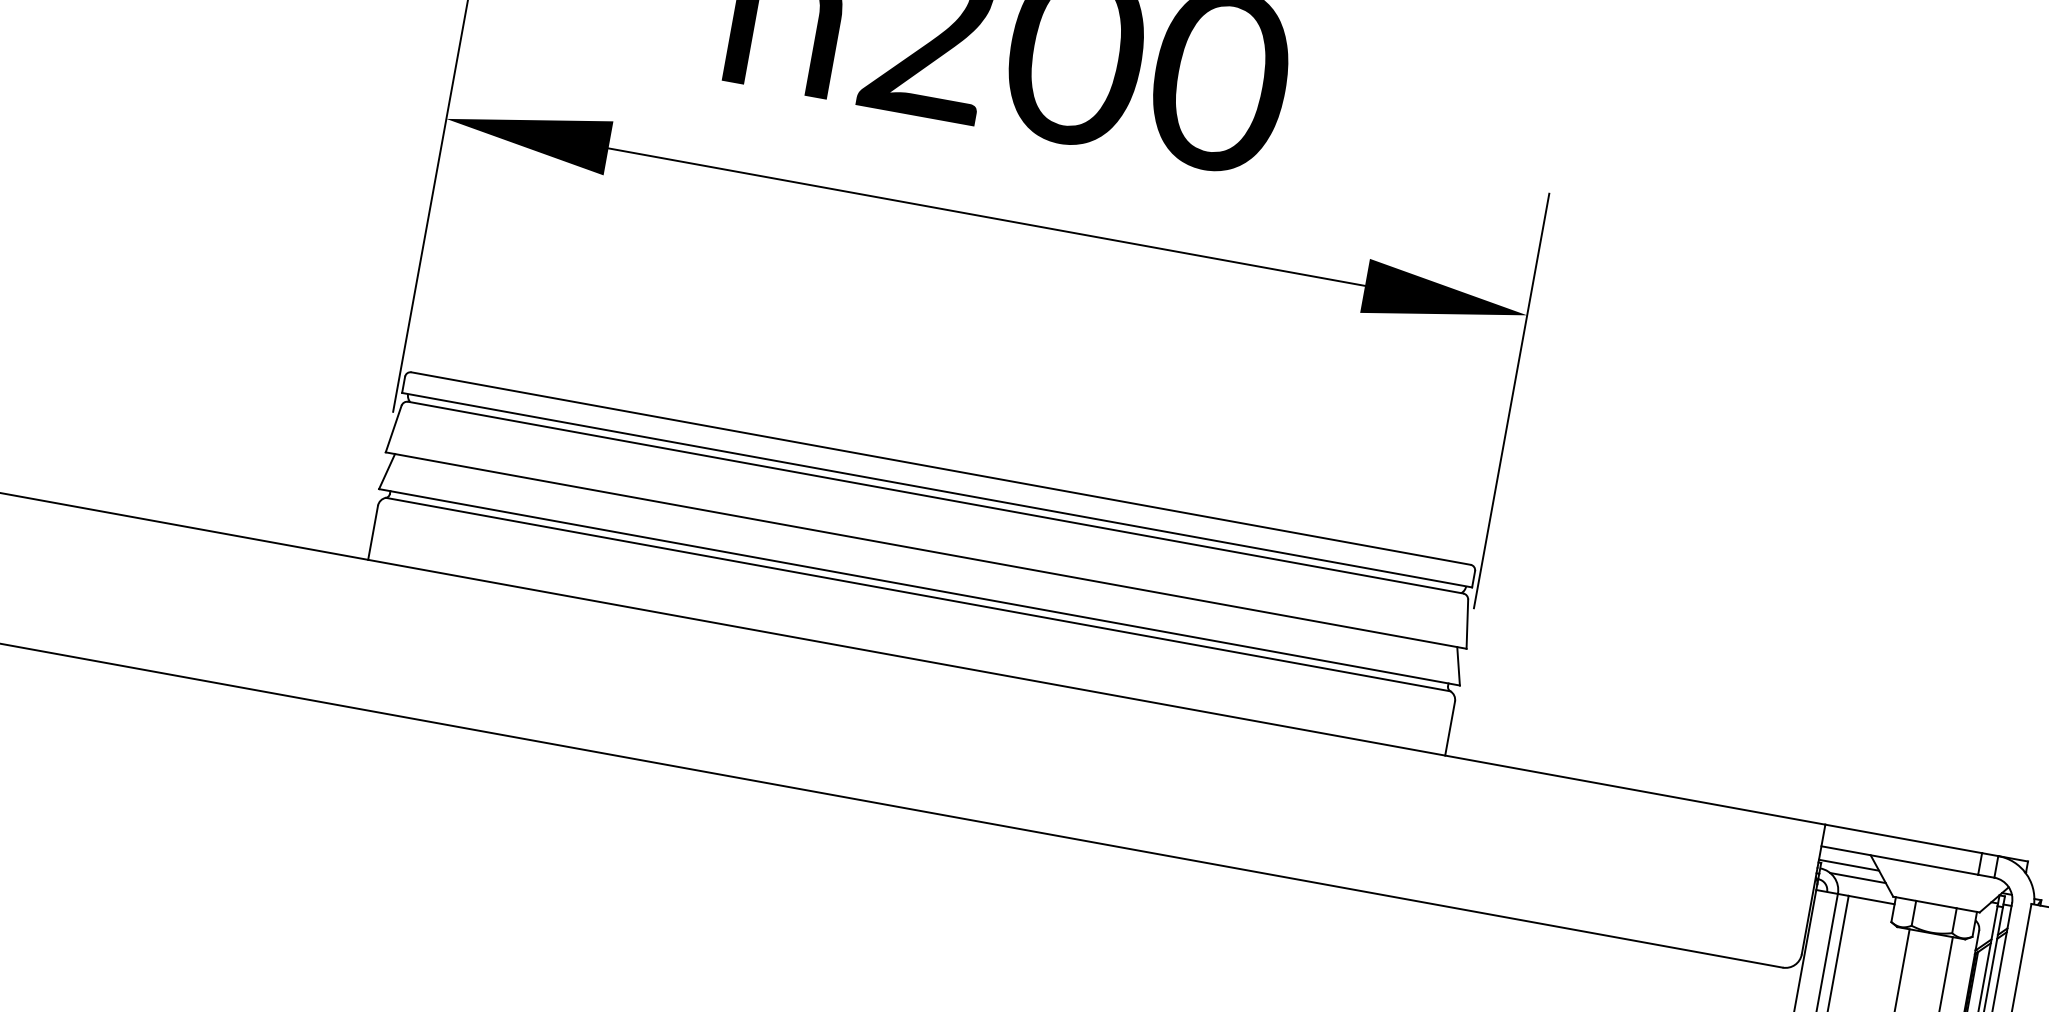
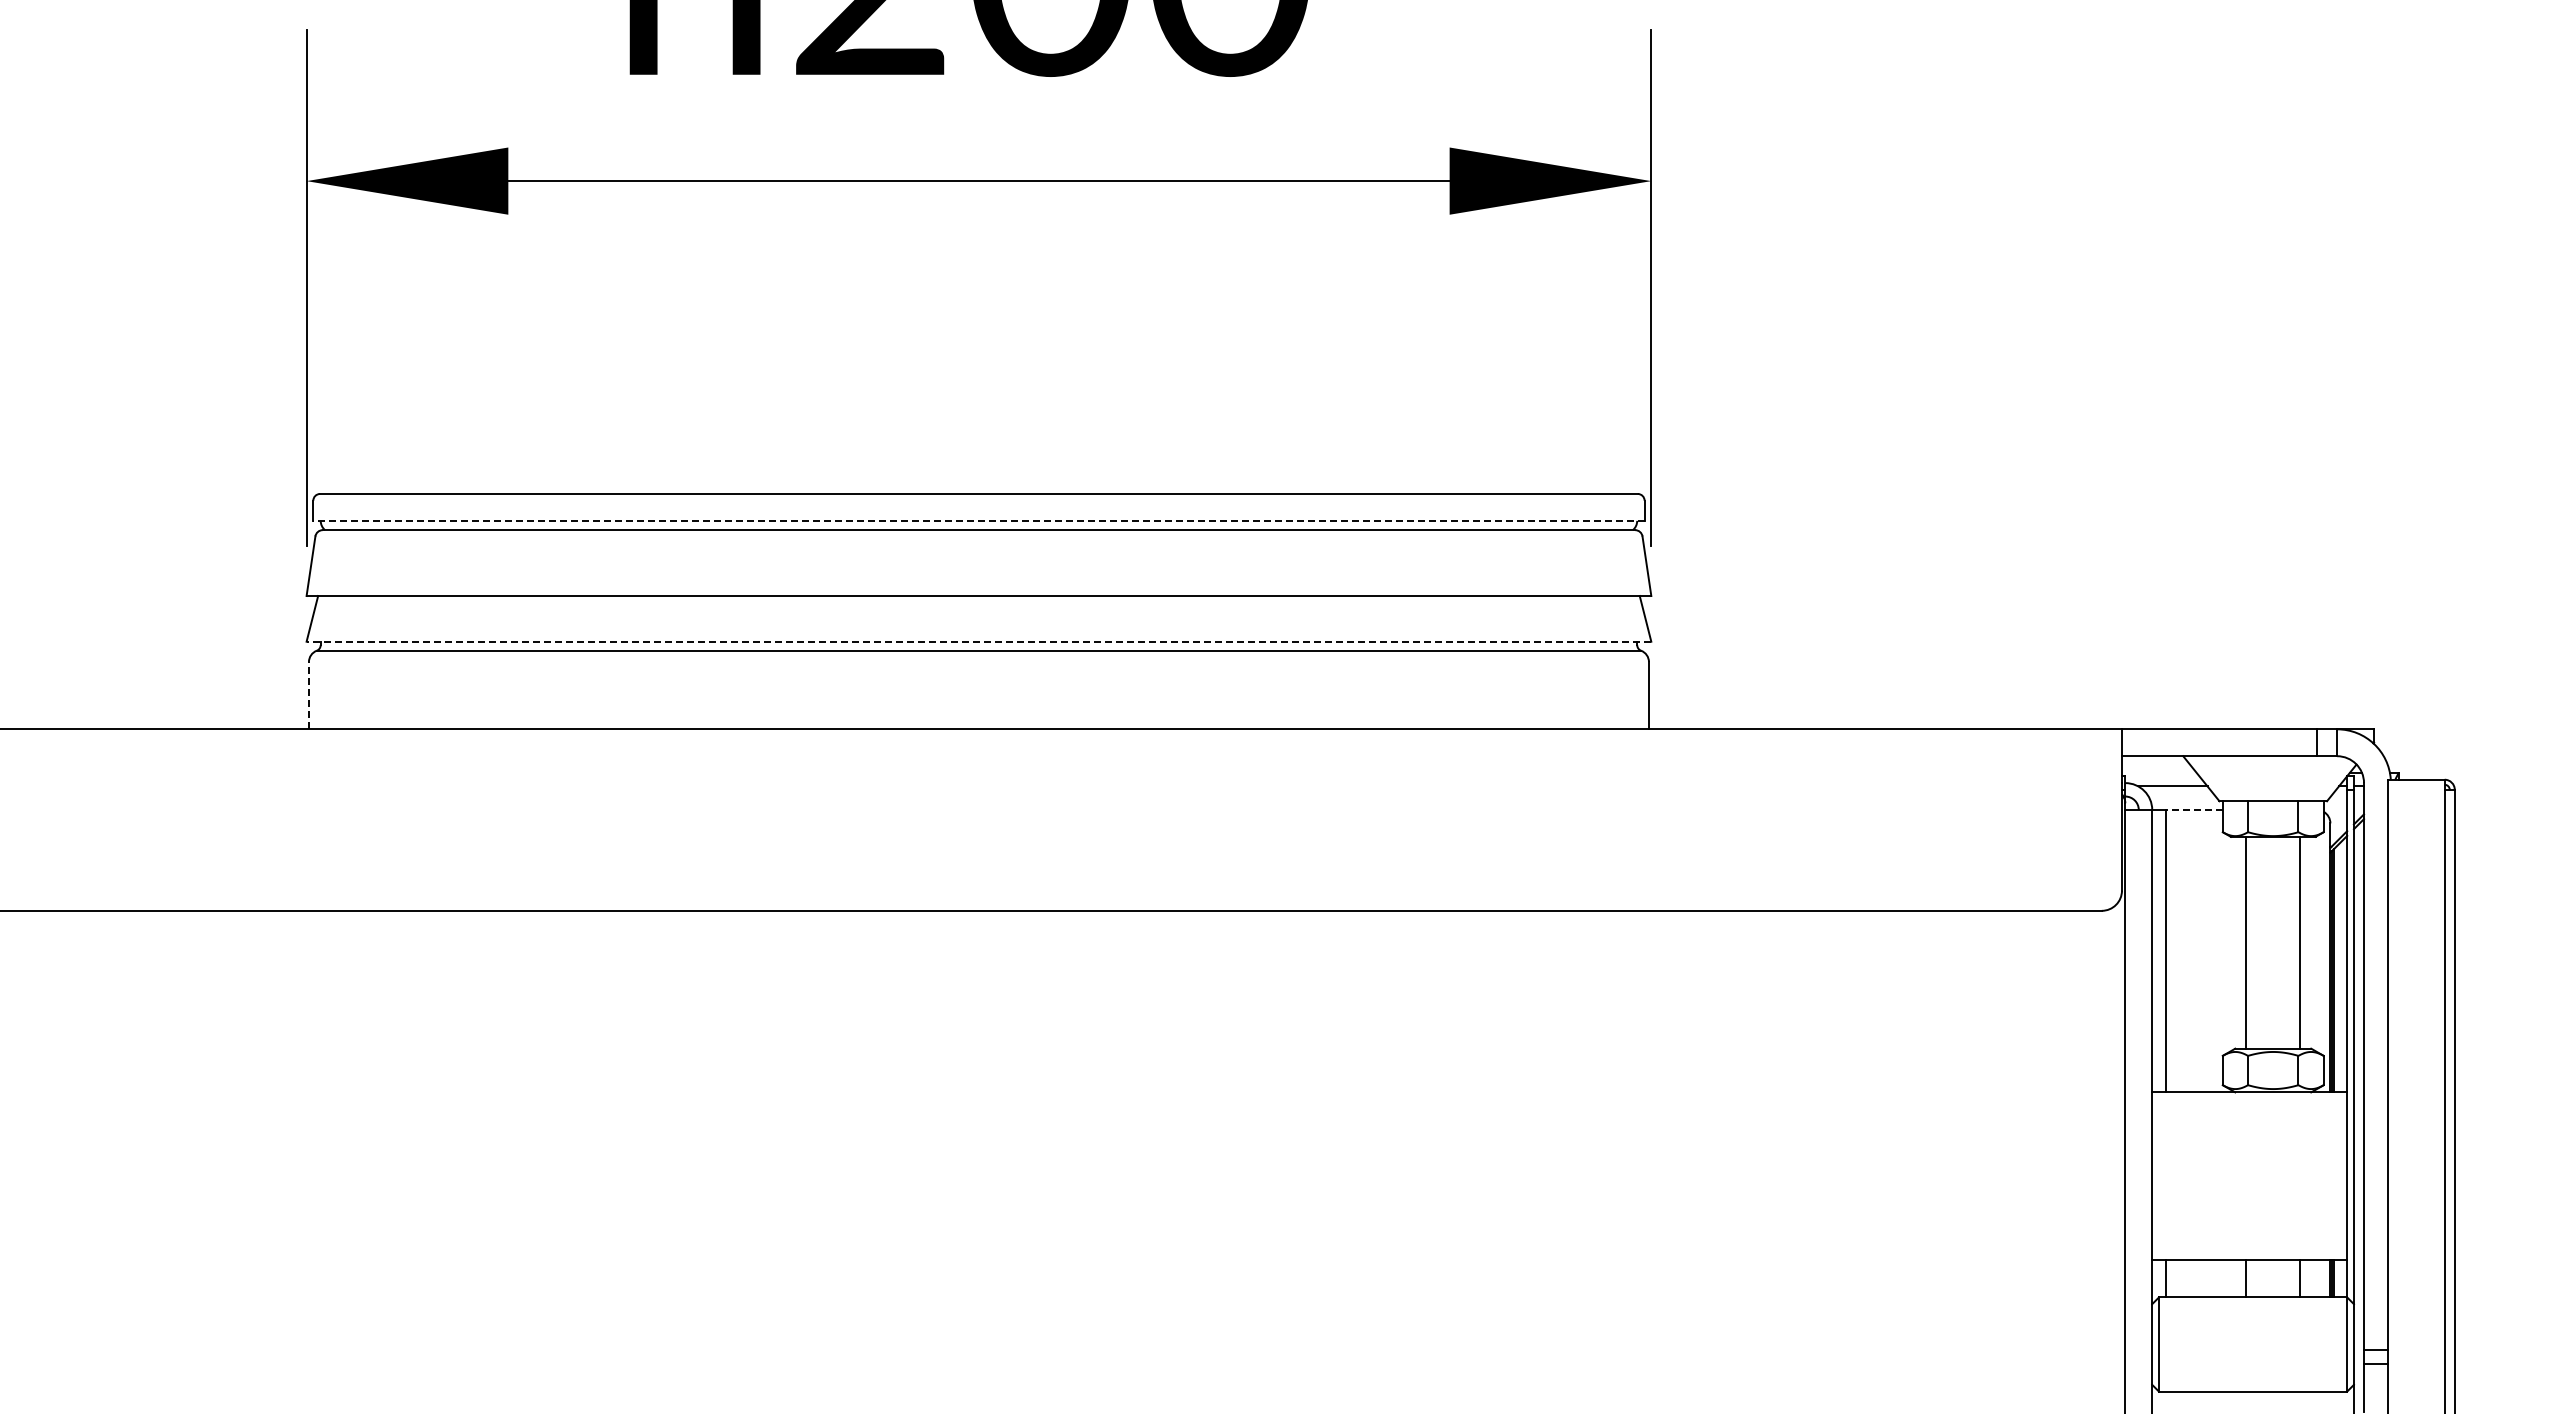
line: (936, 489) -> (978, 520), solid -> dashed
line: (372, 532) -> (308, 695), solid -> dashed
line: (919, 587) -> (978, 641), solid -> dashed
line: (1848, 865) -> (2158, 773), removed
line: (1871, 899) -> (2194, 809), solid -> dashed

